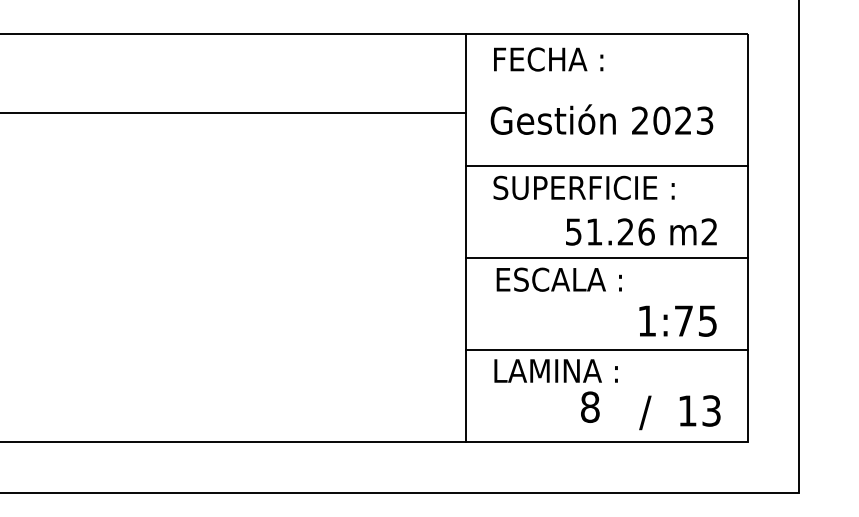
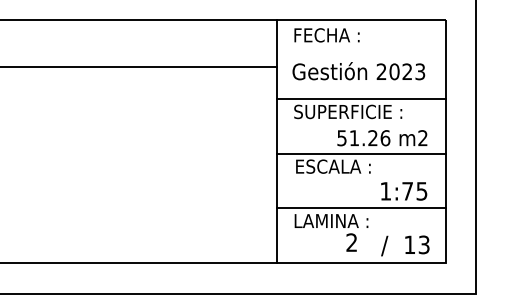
text: (589, 406) -> (351, 242), 8 -> 2

